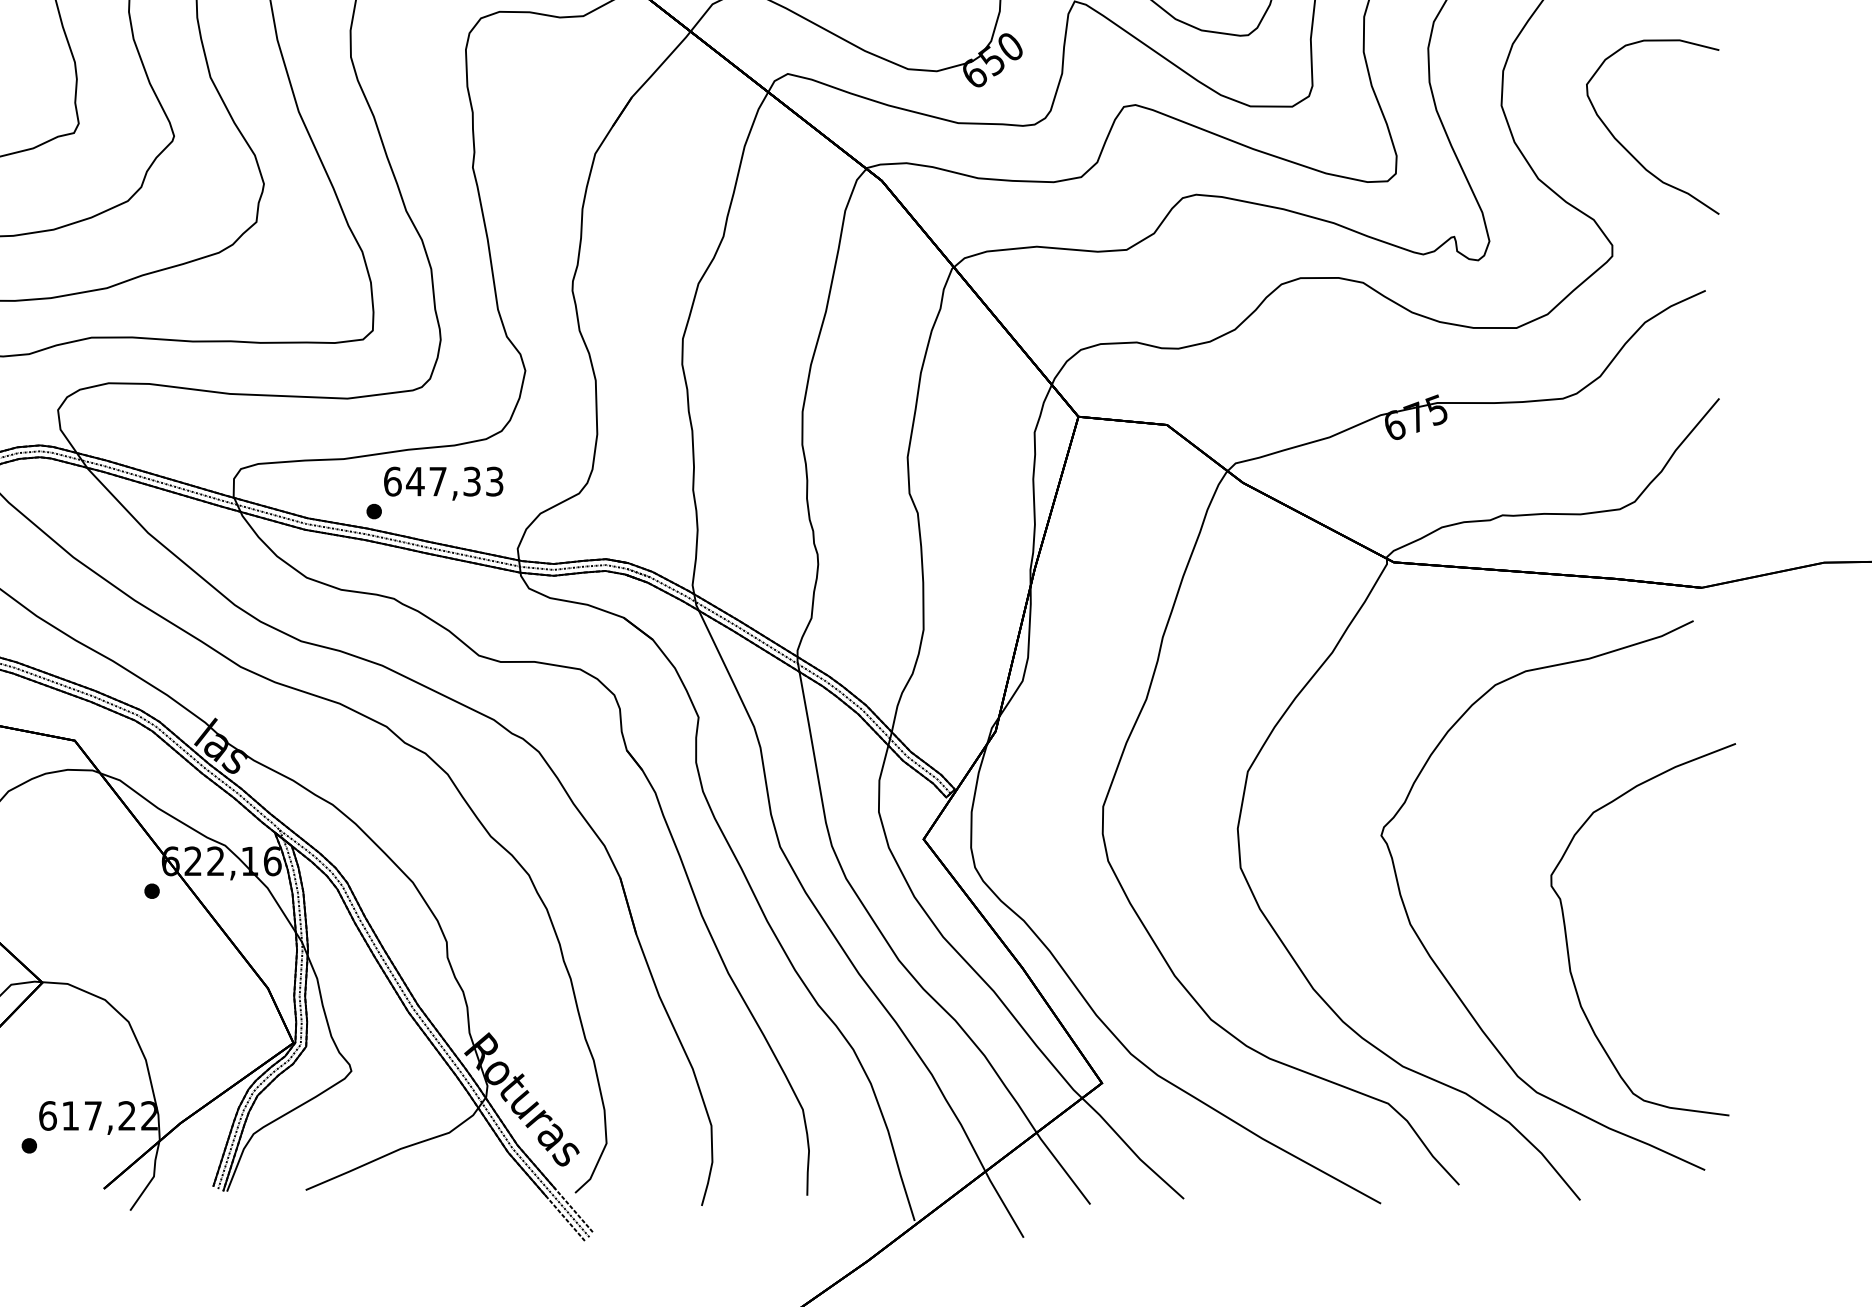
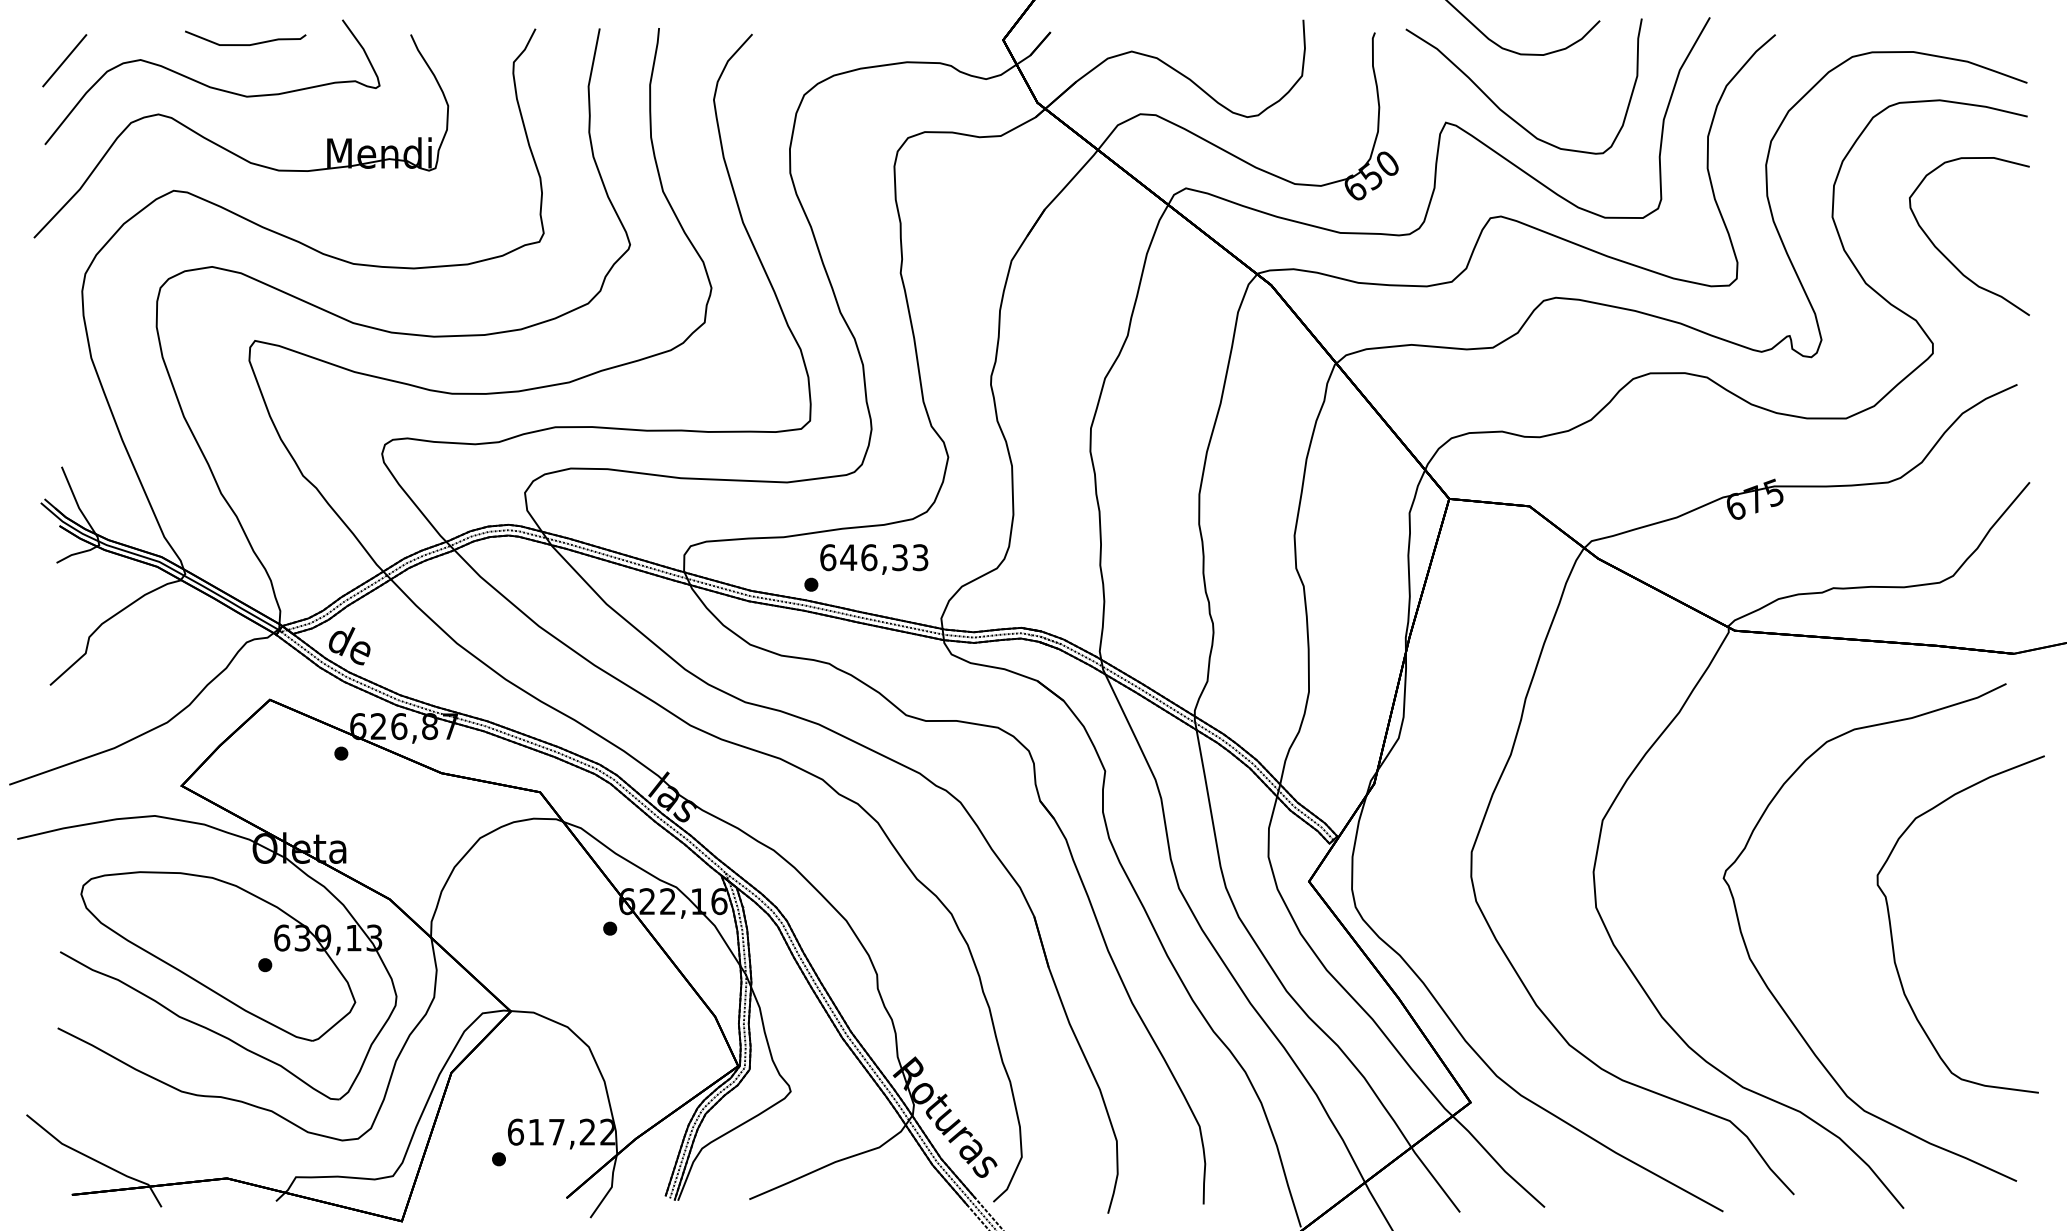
text: (438, 481) -> (869, 557), 647,33 -> 646,33
curve: (1567, 939) -> (1892, 933), moved

